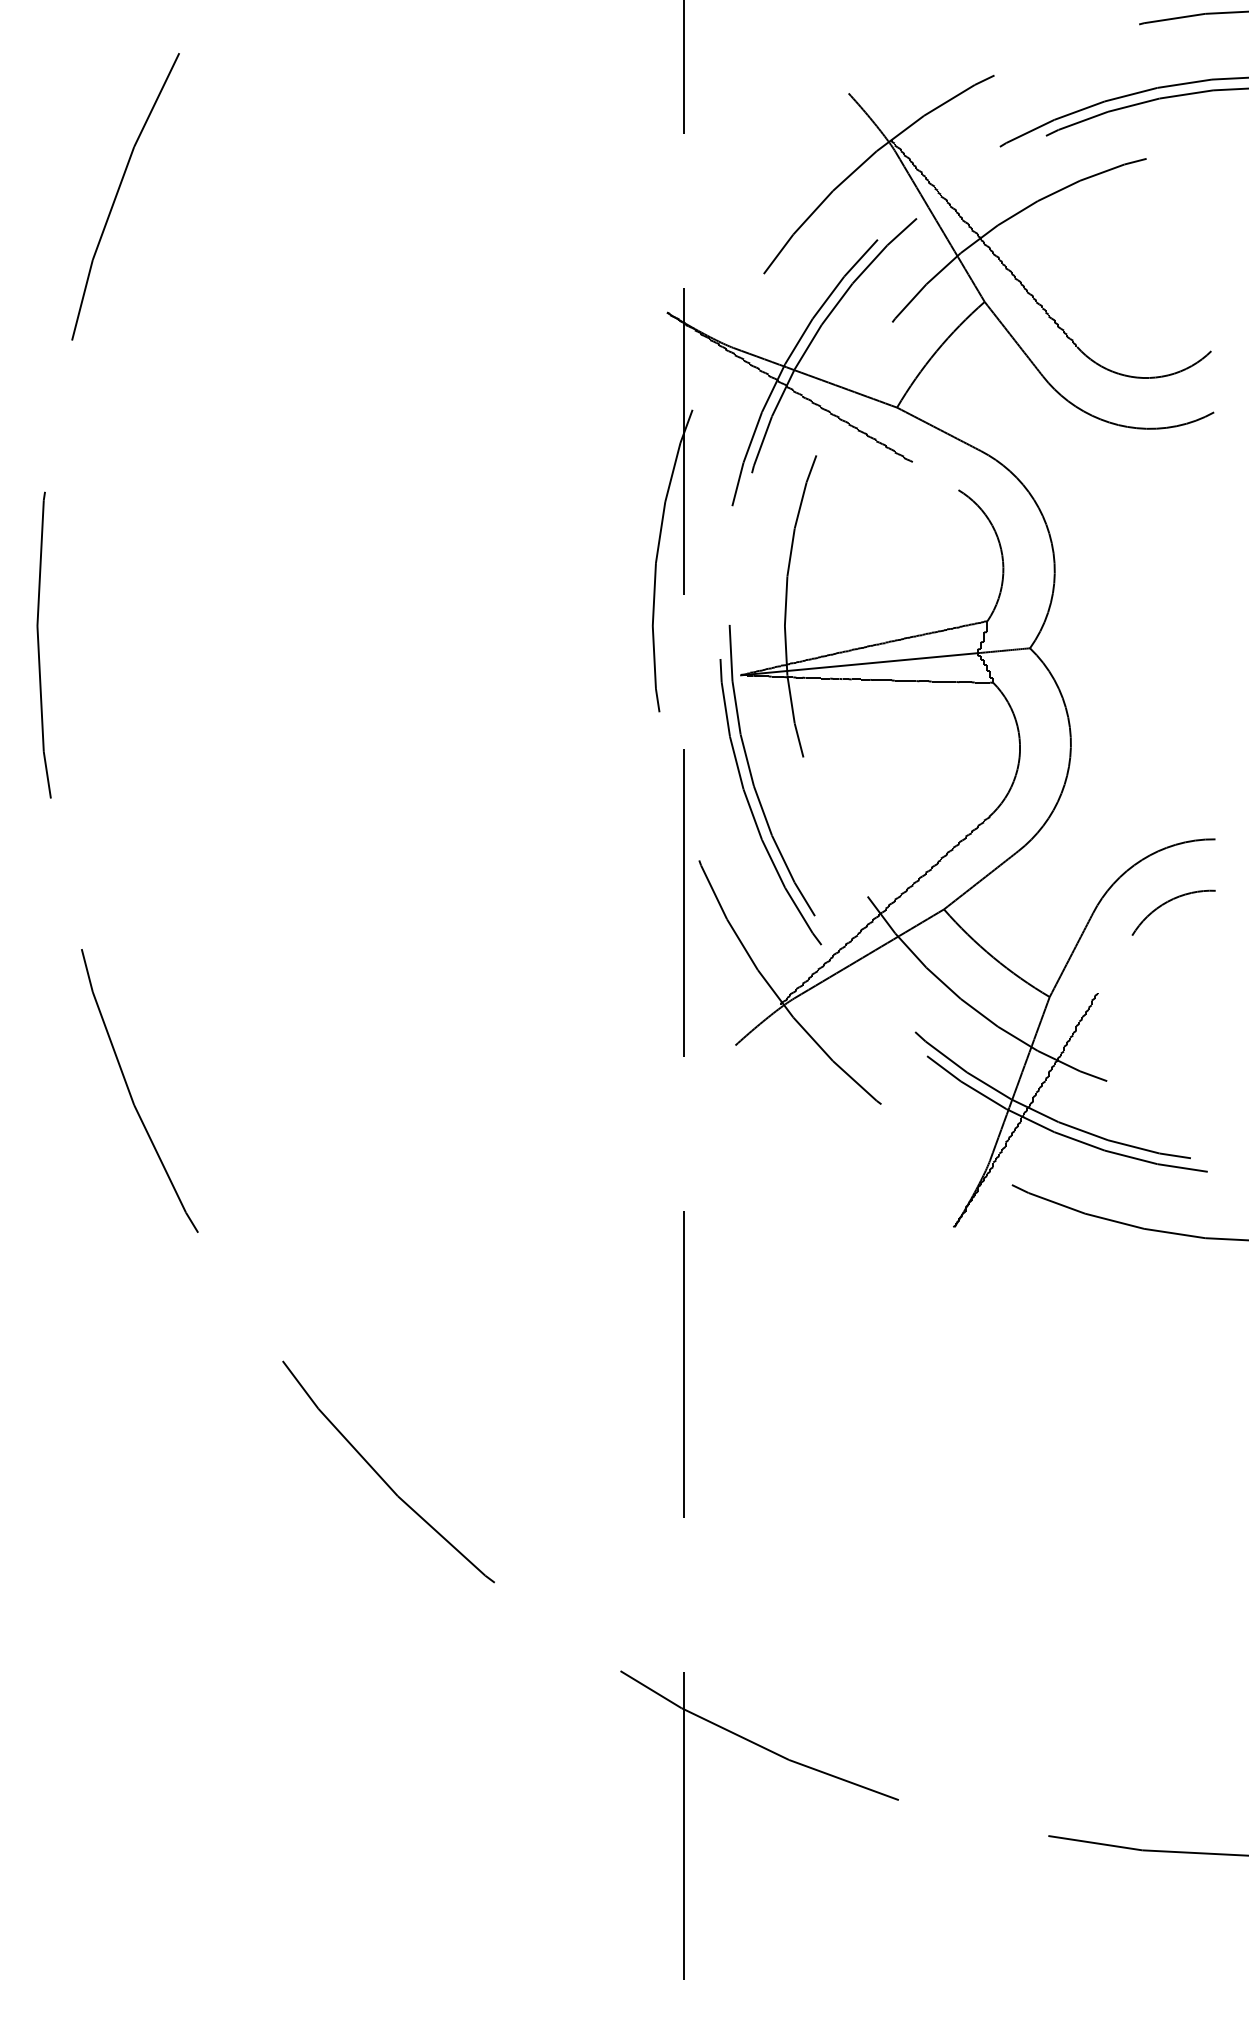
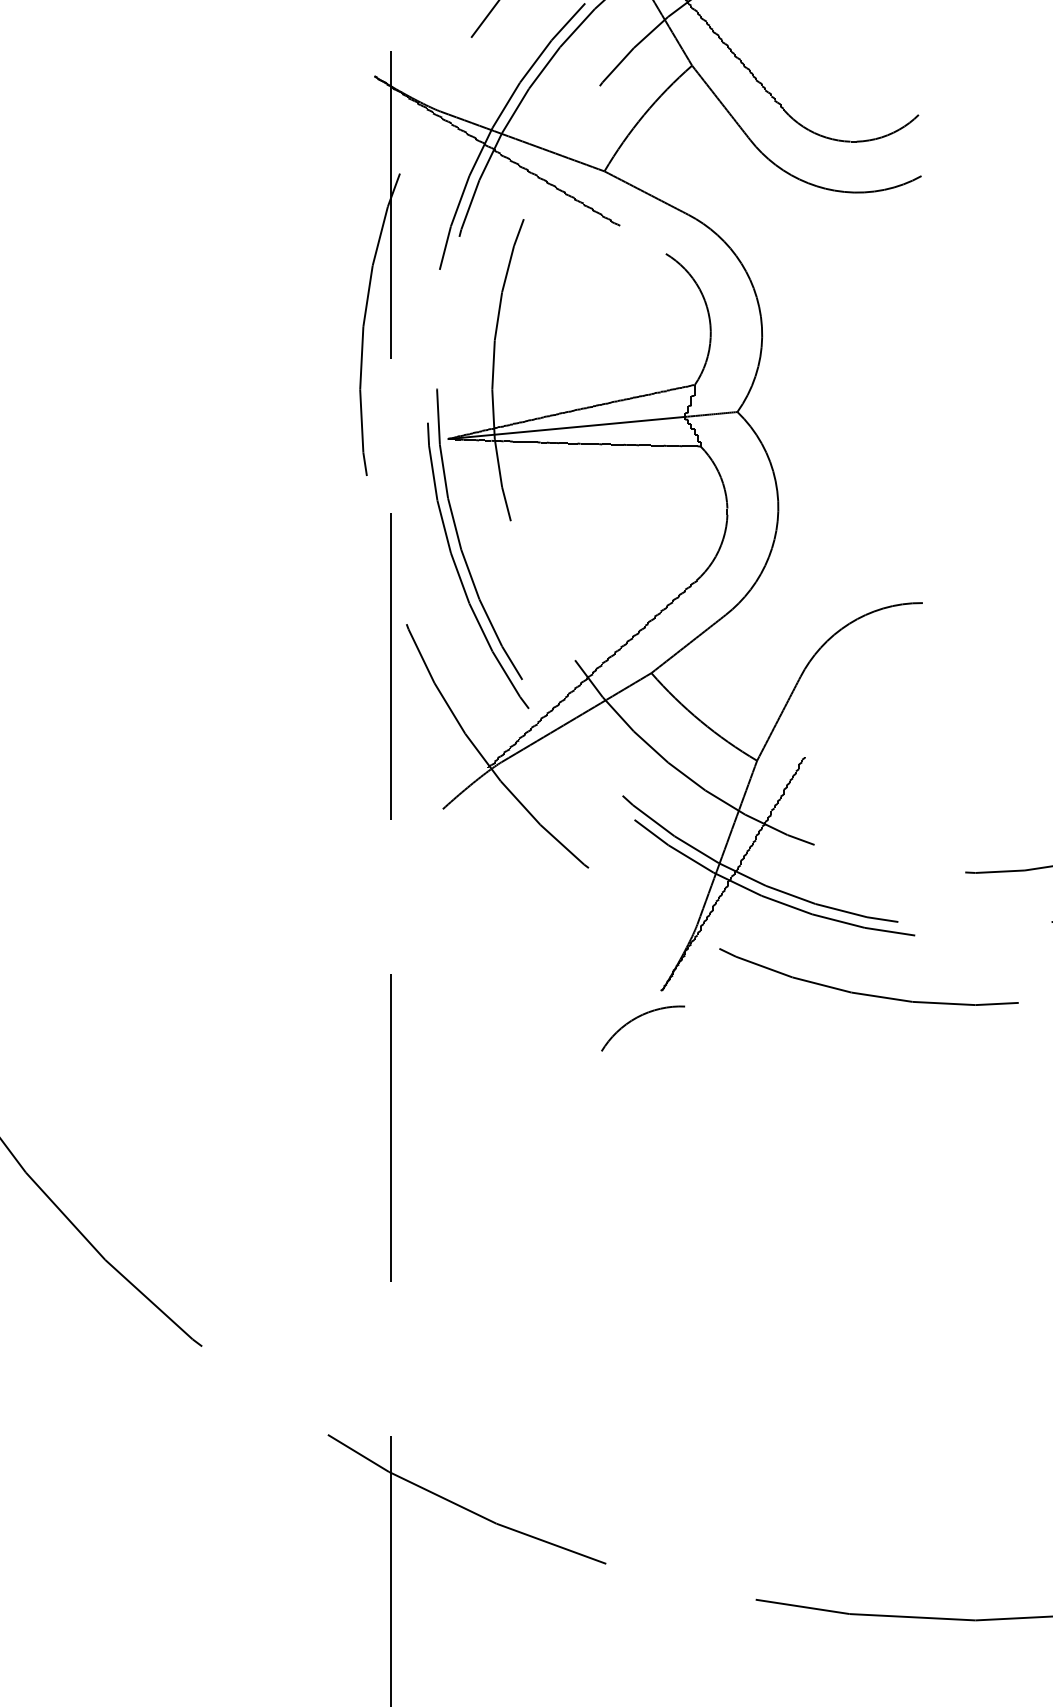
curve: (1168, 902) -> (637, 1018), moved

